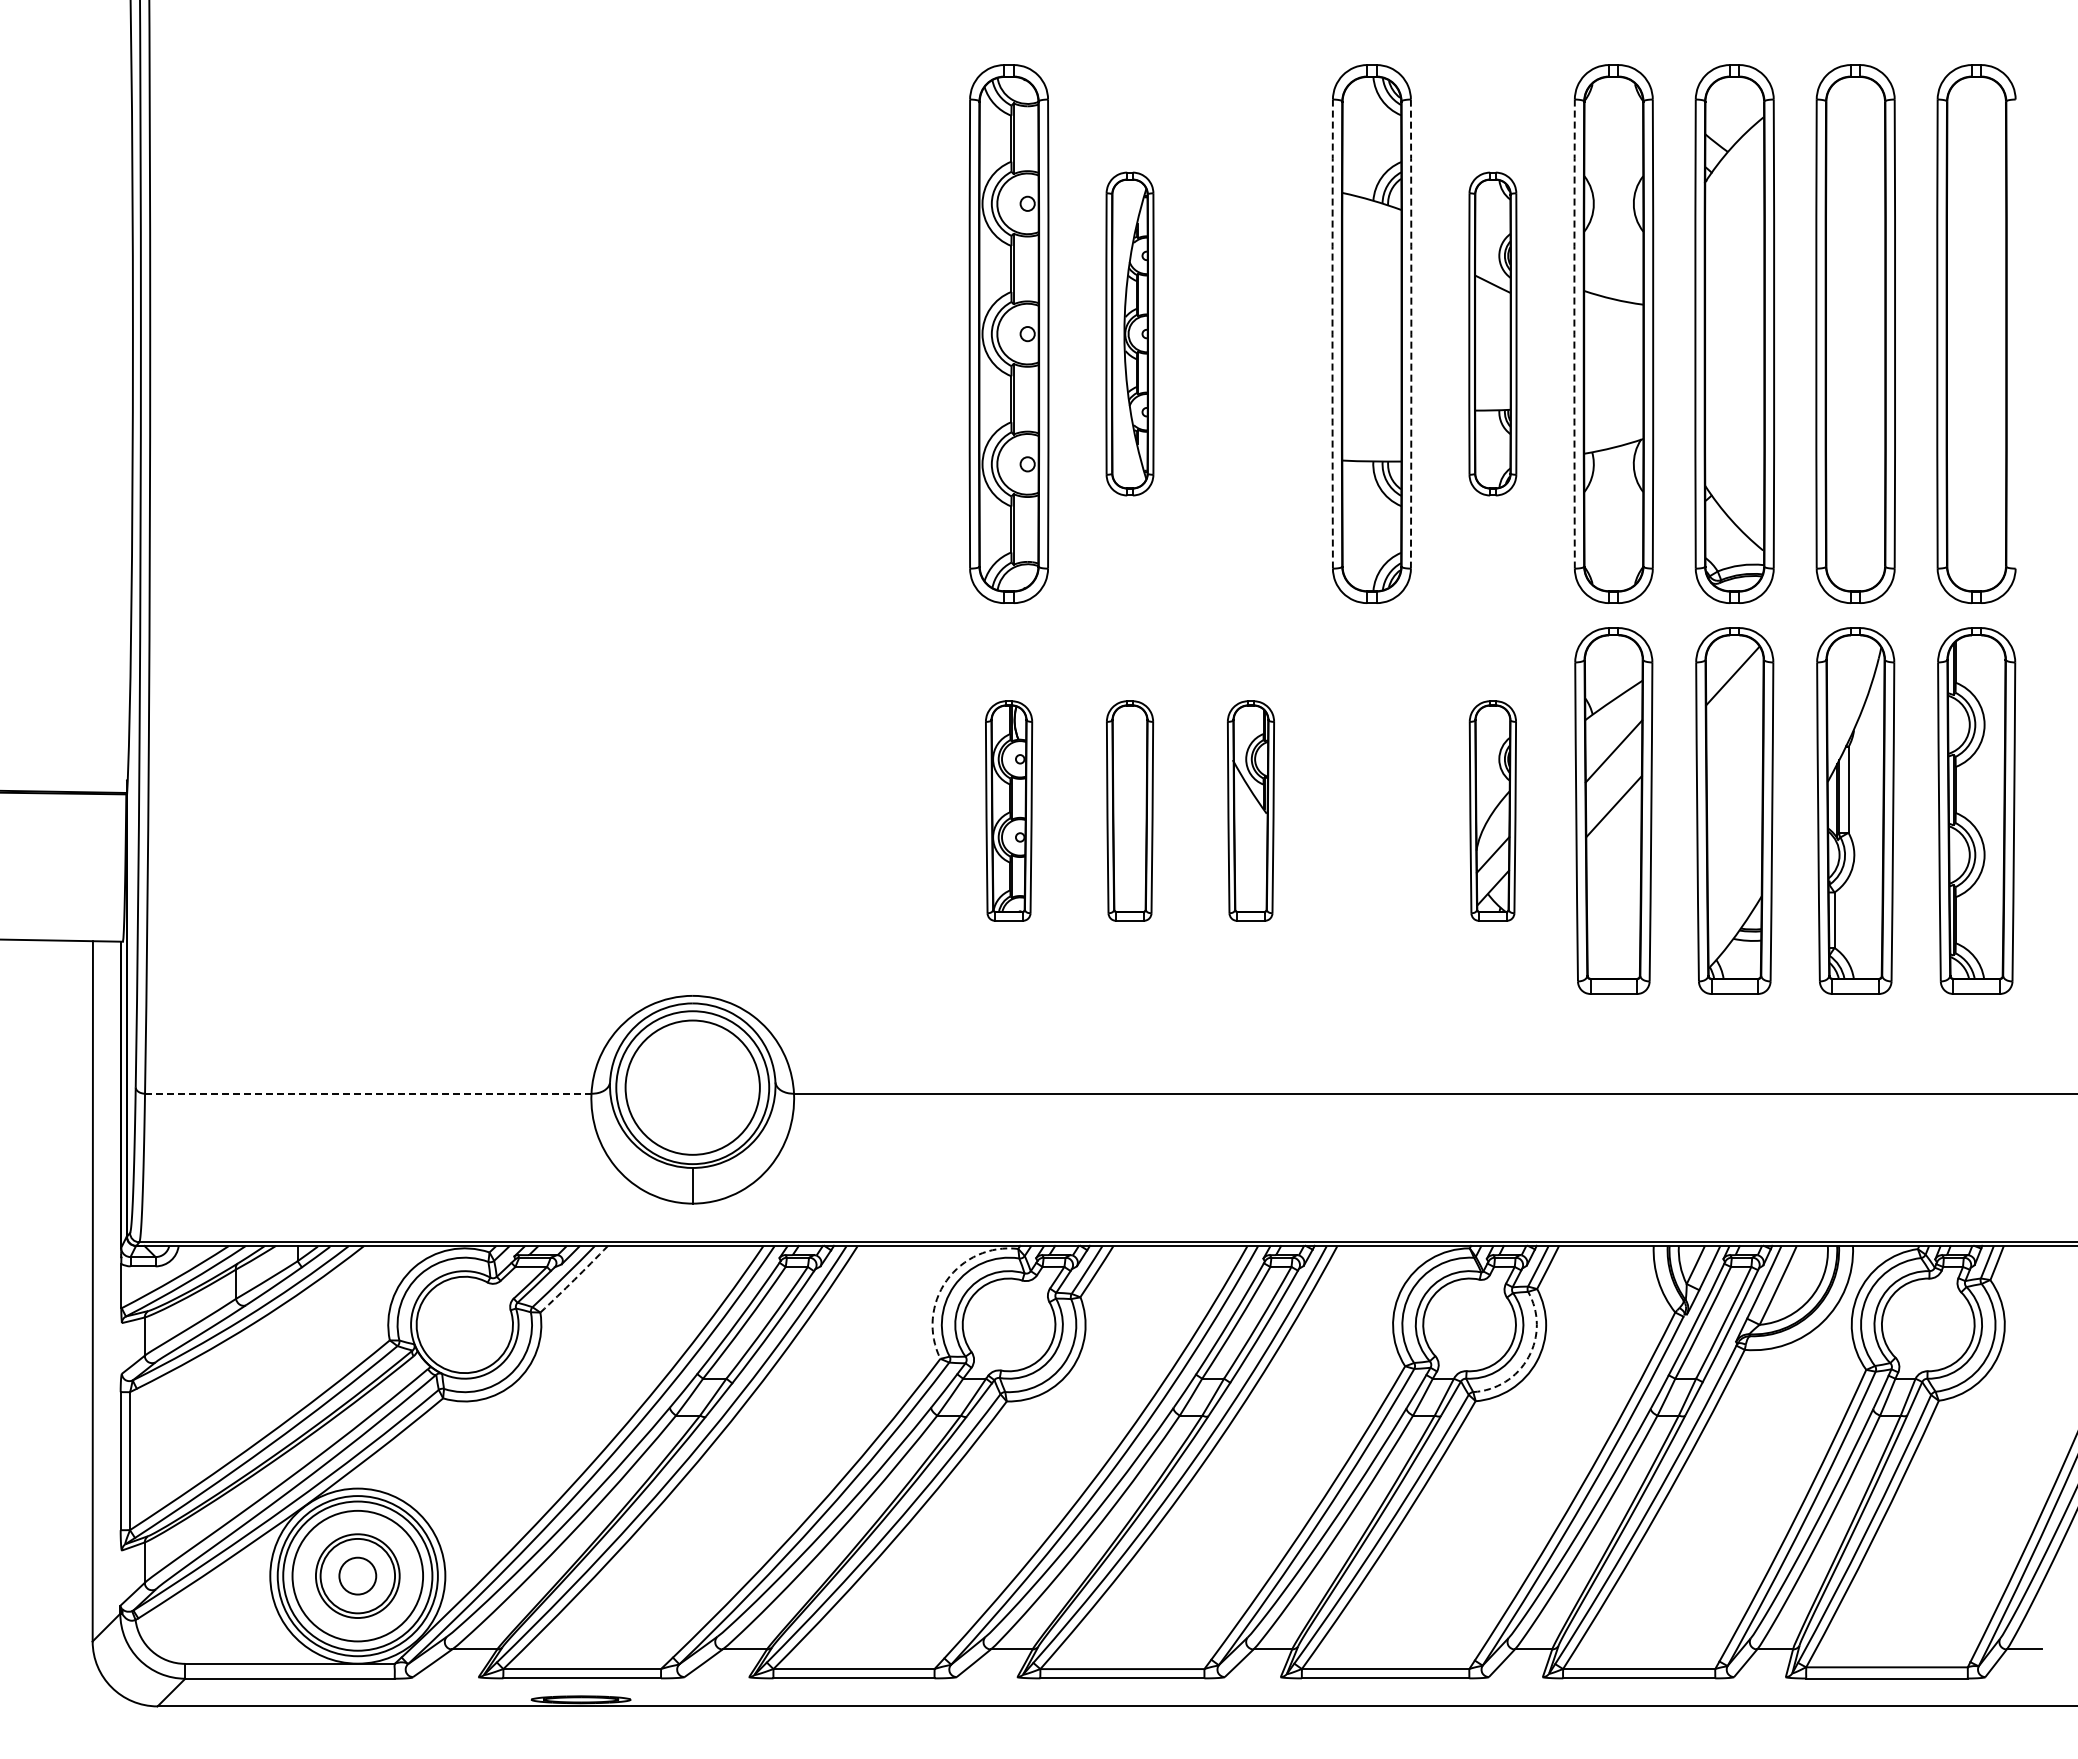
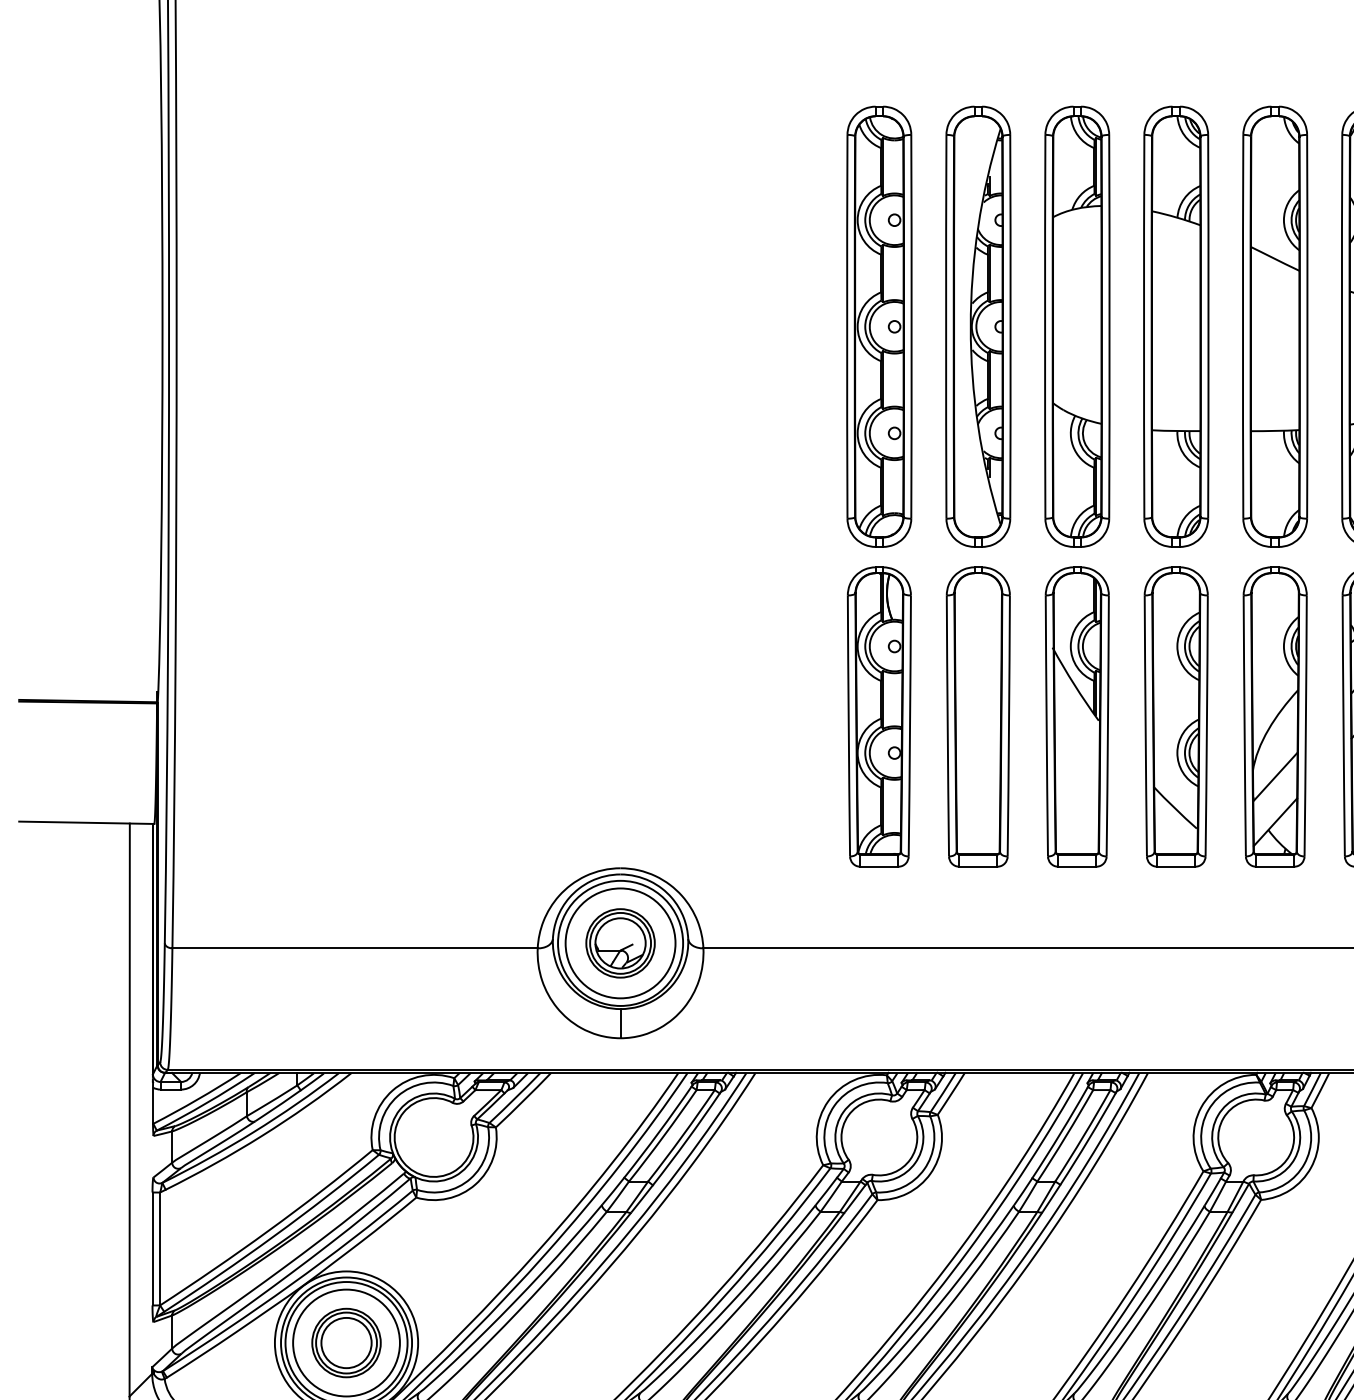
part: (1129, 333) -> (977, 326), size x1.67
part: (1250, 333) -> (1076, 326), added
part: (1492, 333) -> (1274, 326), size x1.67
arc: (1332, 334) -> (1144, 327), dashed -> solid
arc: (1411, 334) -> (1208, 327), dashed -> solid
arc: (1574, 334) -> (1342, 327), dashed -> solid
part: (1008, 810) -> (878, 716), size x1.67
part: (1129, 810) -> (977, 716), size x1.67
part: (1250, 810) -> (1076, 716), size x1.67
part: (1371, 810) -> (1175, 716), added
part: (1492, 810) -> (1274, 716), size x1.67
part: (692, 1087) -> (620, 943), added
line: (368, 1093) -> (355, 948), dashed -> solid
arc: (574, 1279) -> (523, 1100), dashed -> solid
arc: (946, 1280) -> (828, 1101), dashed -> solid
arc: (1528, 1357) -> (1304, 1164), dashed -> solid
circle: (357, 1575) -> (346, 1342), size x1.67

